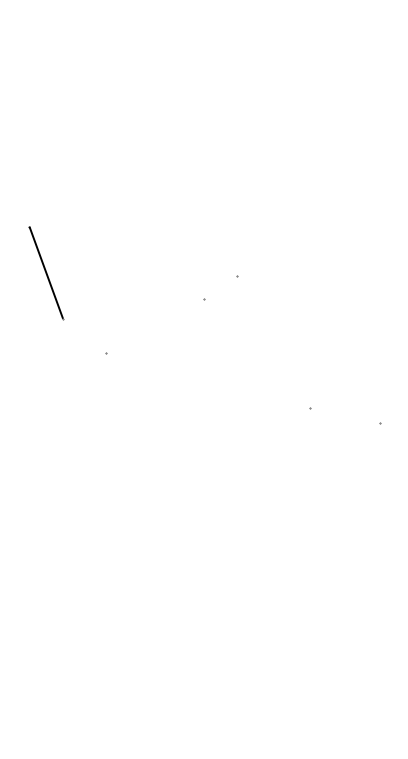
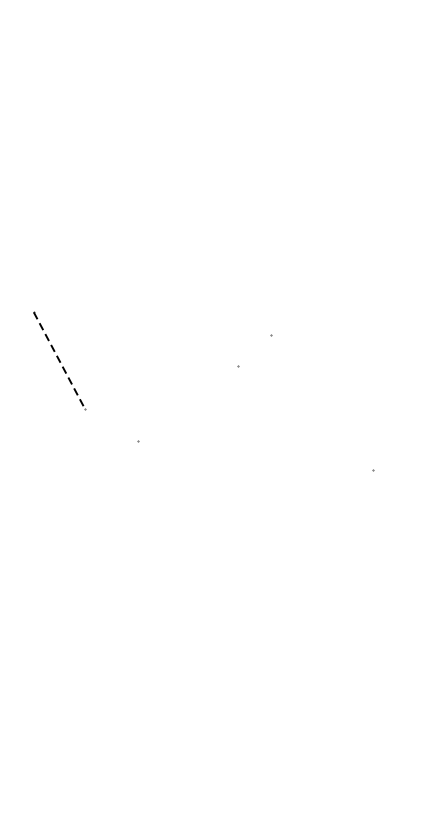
line: (46, 273) -> (59, 361), solid -> dashed

